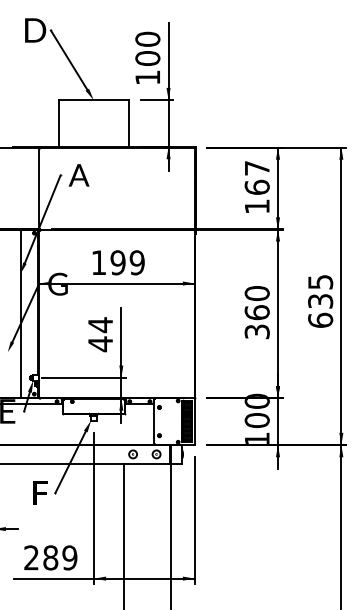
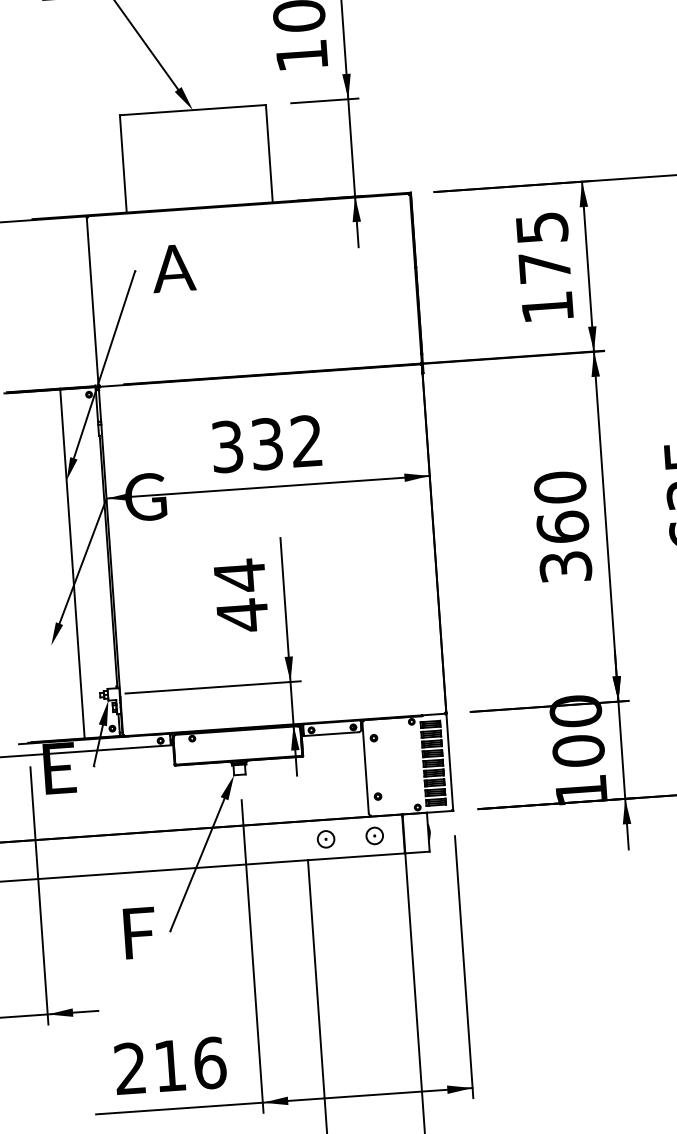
text: (256, 177) -> (541, 247), 167 -> 175
text: (117, 262) -> (265, 443), 199 -> 332
text: (60, 557) -> (190, 1063), 289 -> 216

